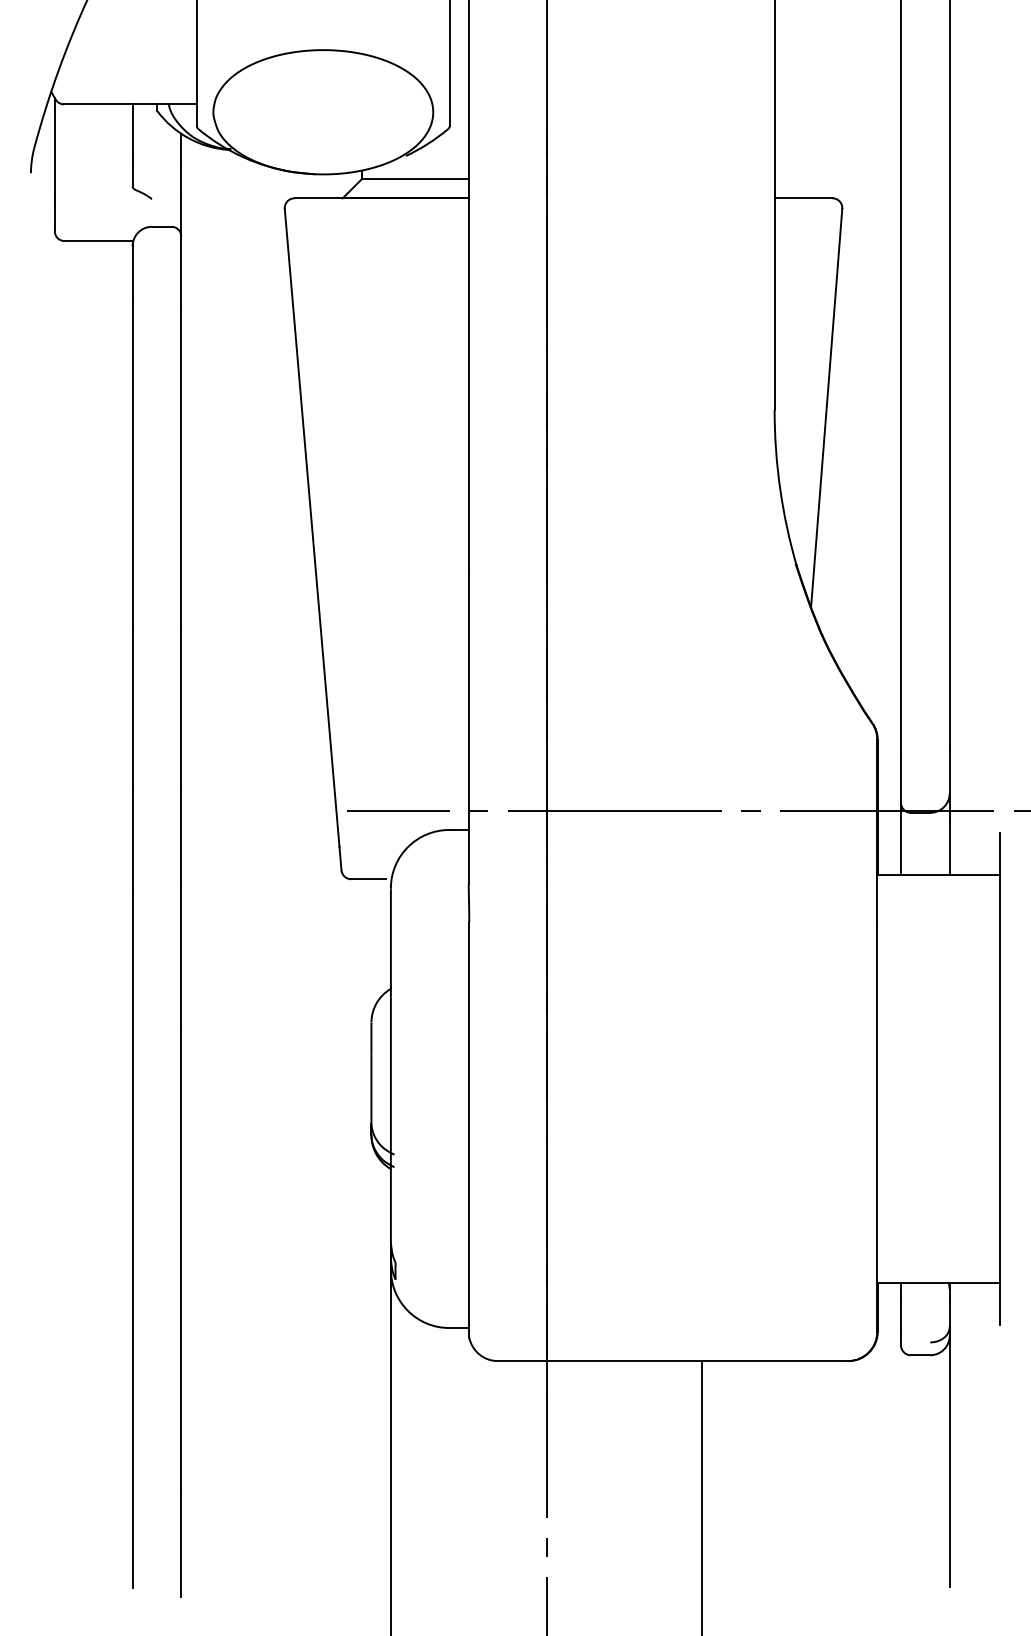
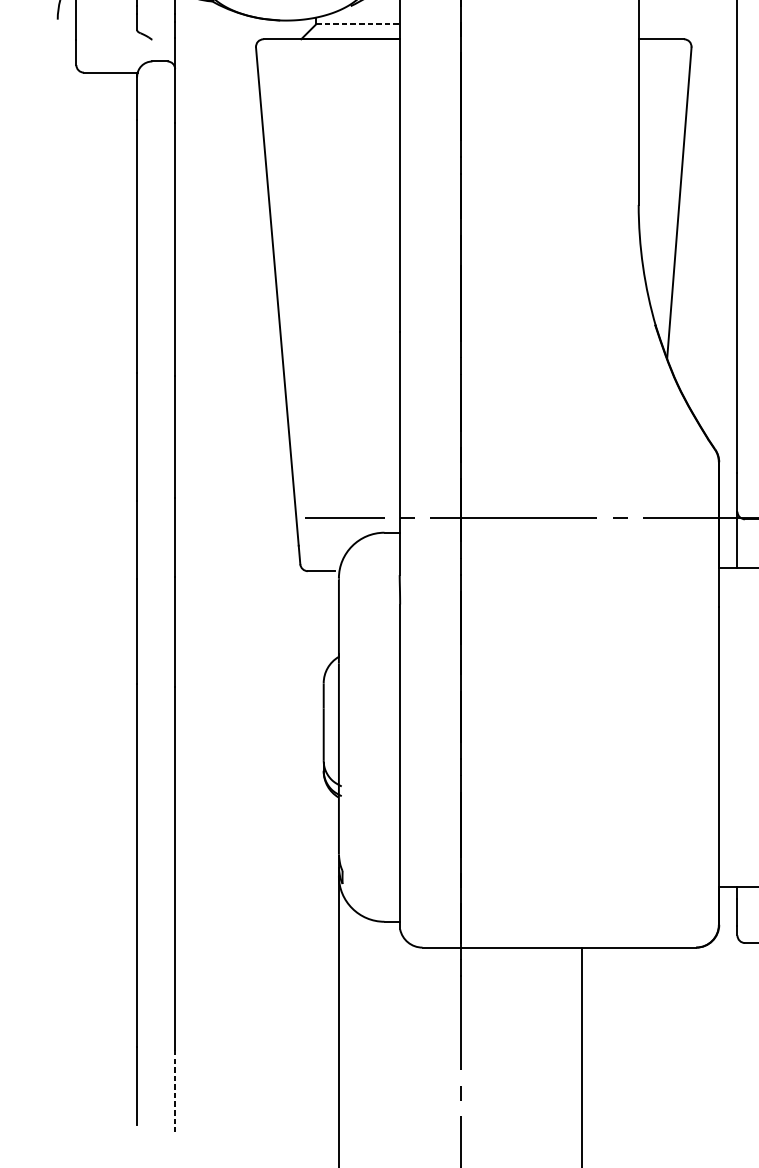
line: (415, 179) -> (358, 24), solid -> dashed
line: (181, 1544) -> (175, 1090), solid -> dashed

